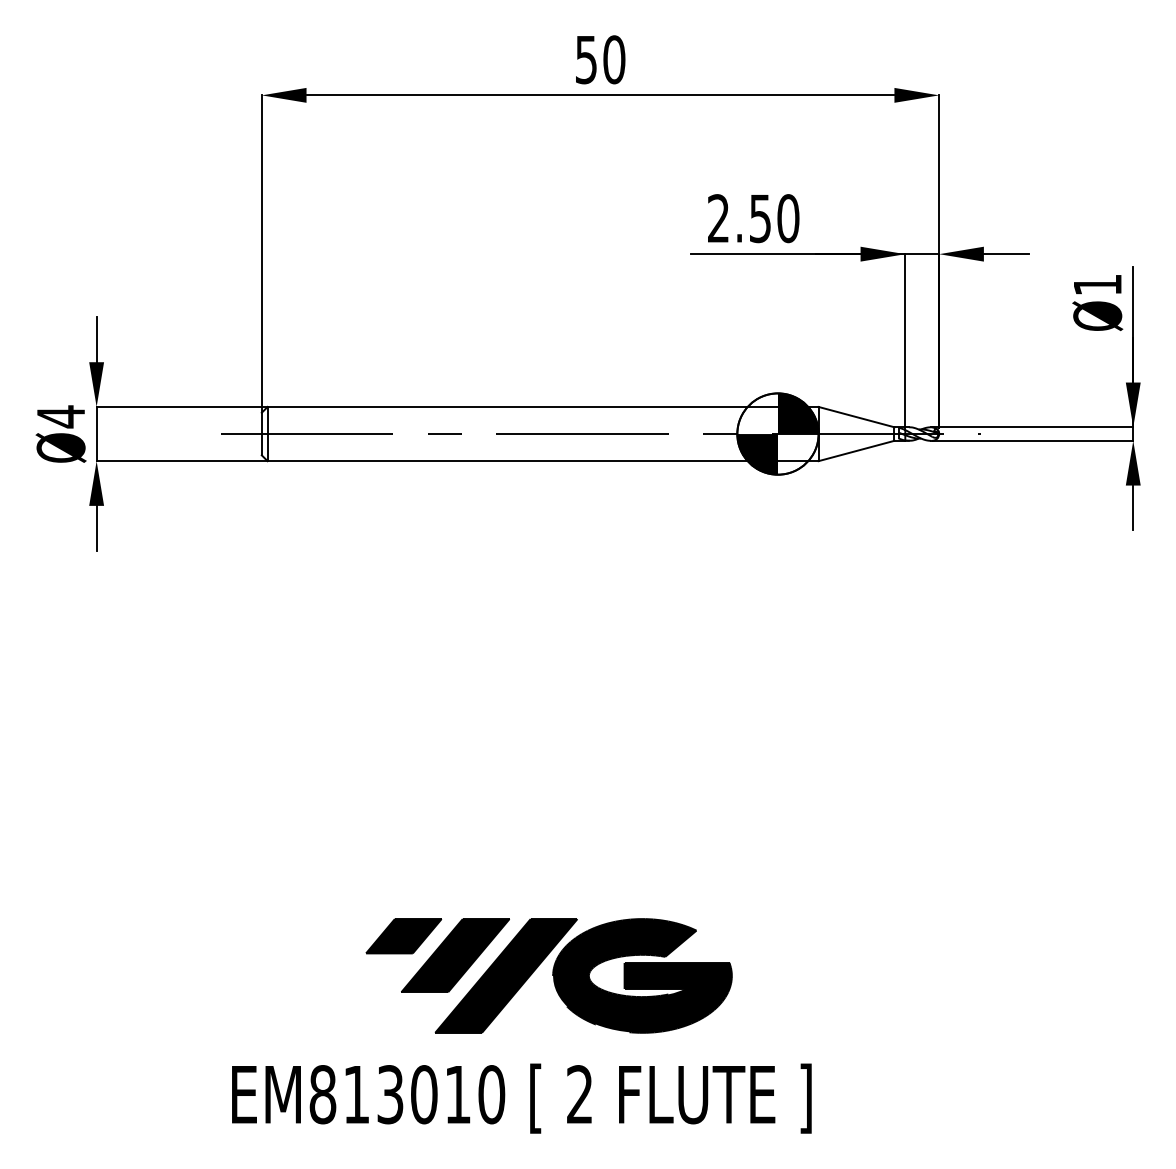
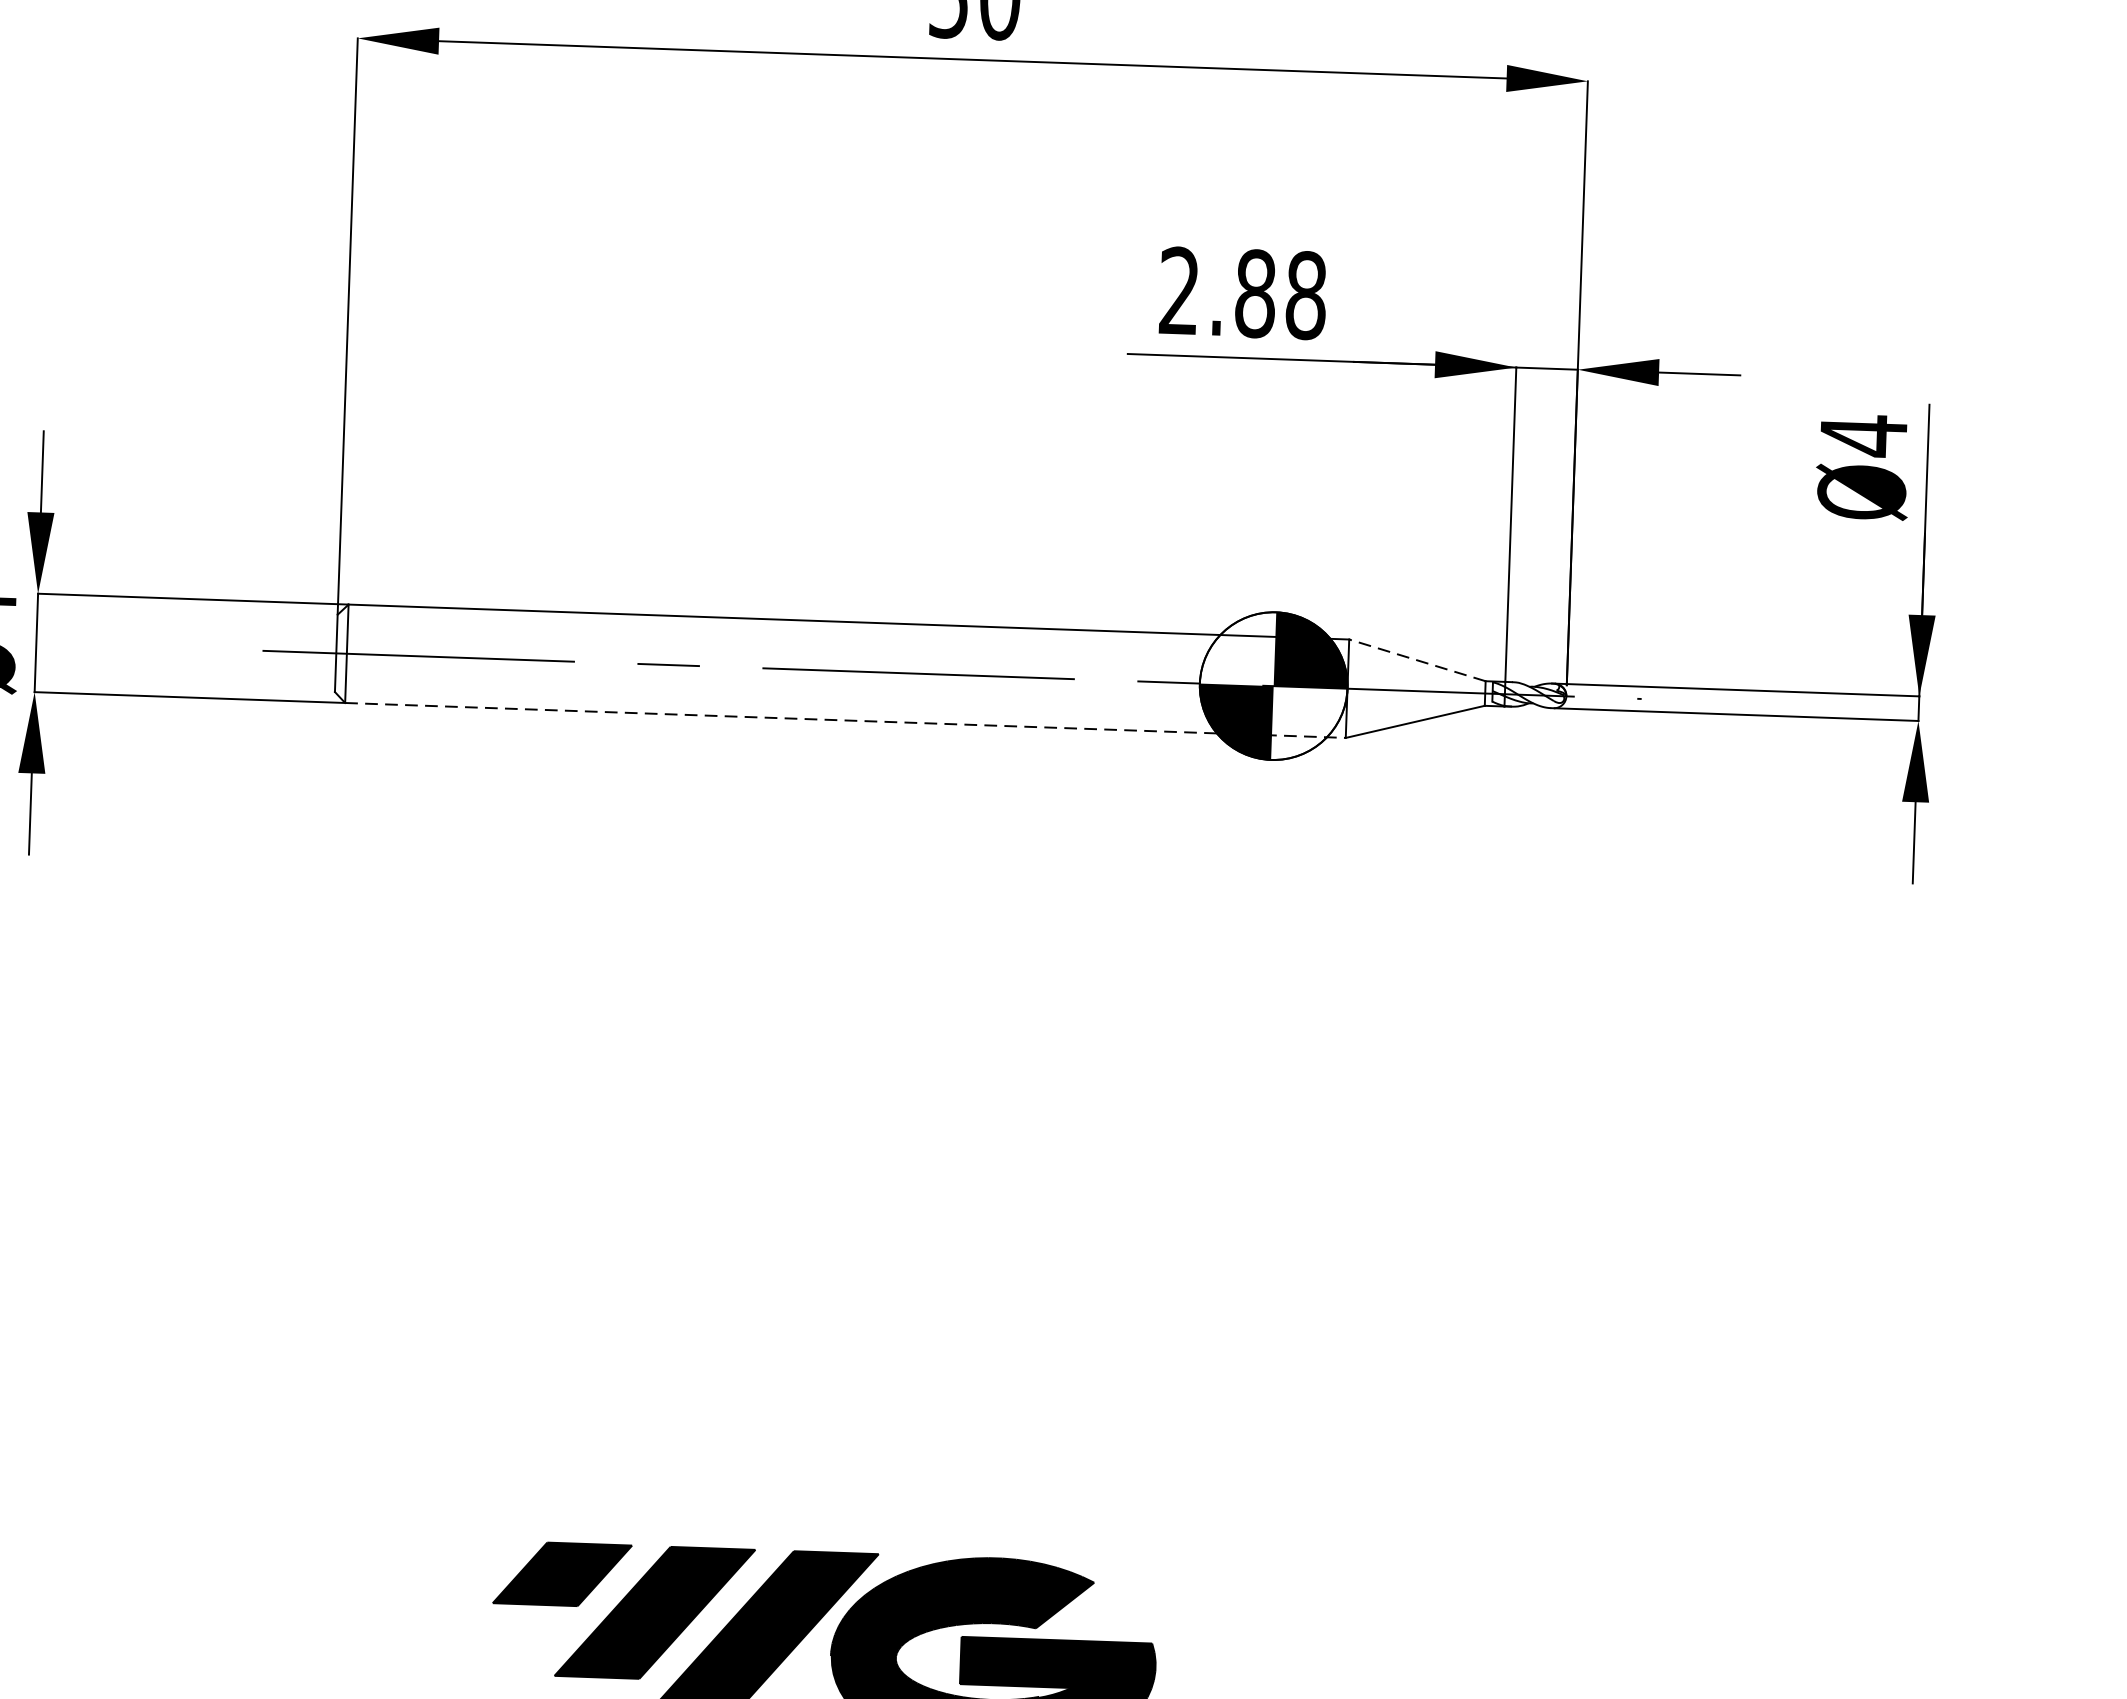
text: (774, 218) -> (1281, 294), 2.50 -> 2.88
text: (1097, 284) -> (1863, 434), Ø1 -> Ø4
line: (856, 416) -> (1417, 659), solid -> dashed
line: (543, 461) -> (846, 721), solid -> dashed

